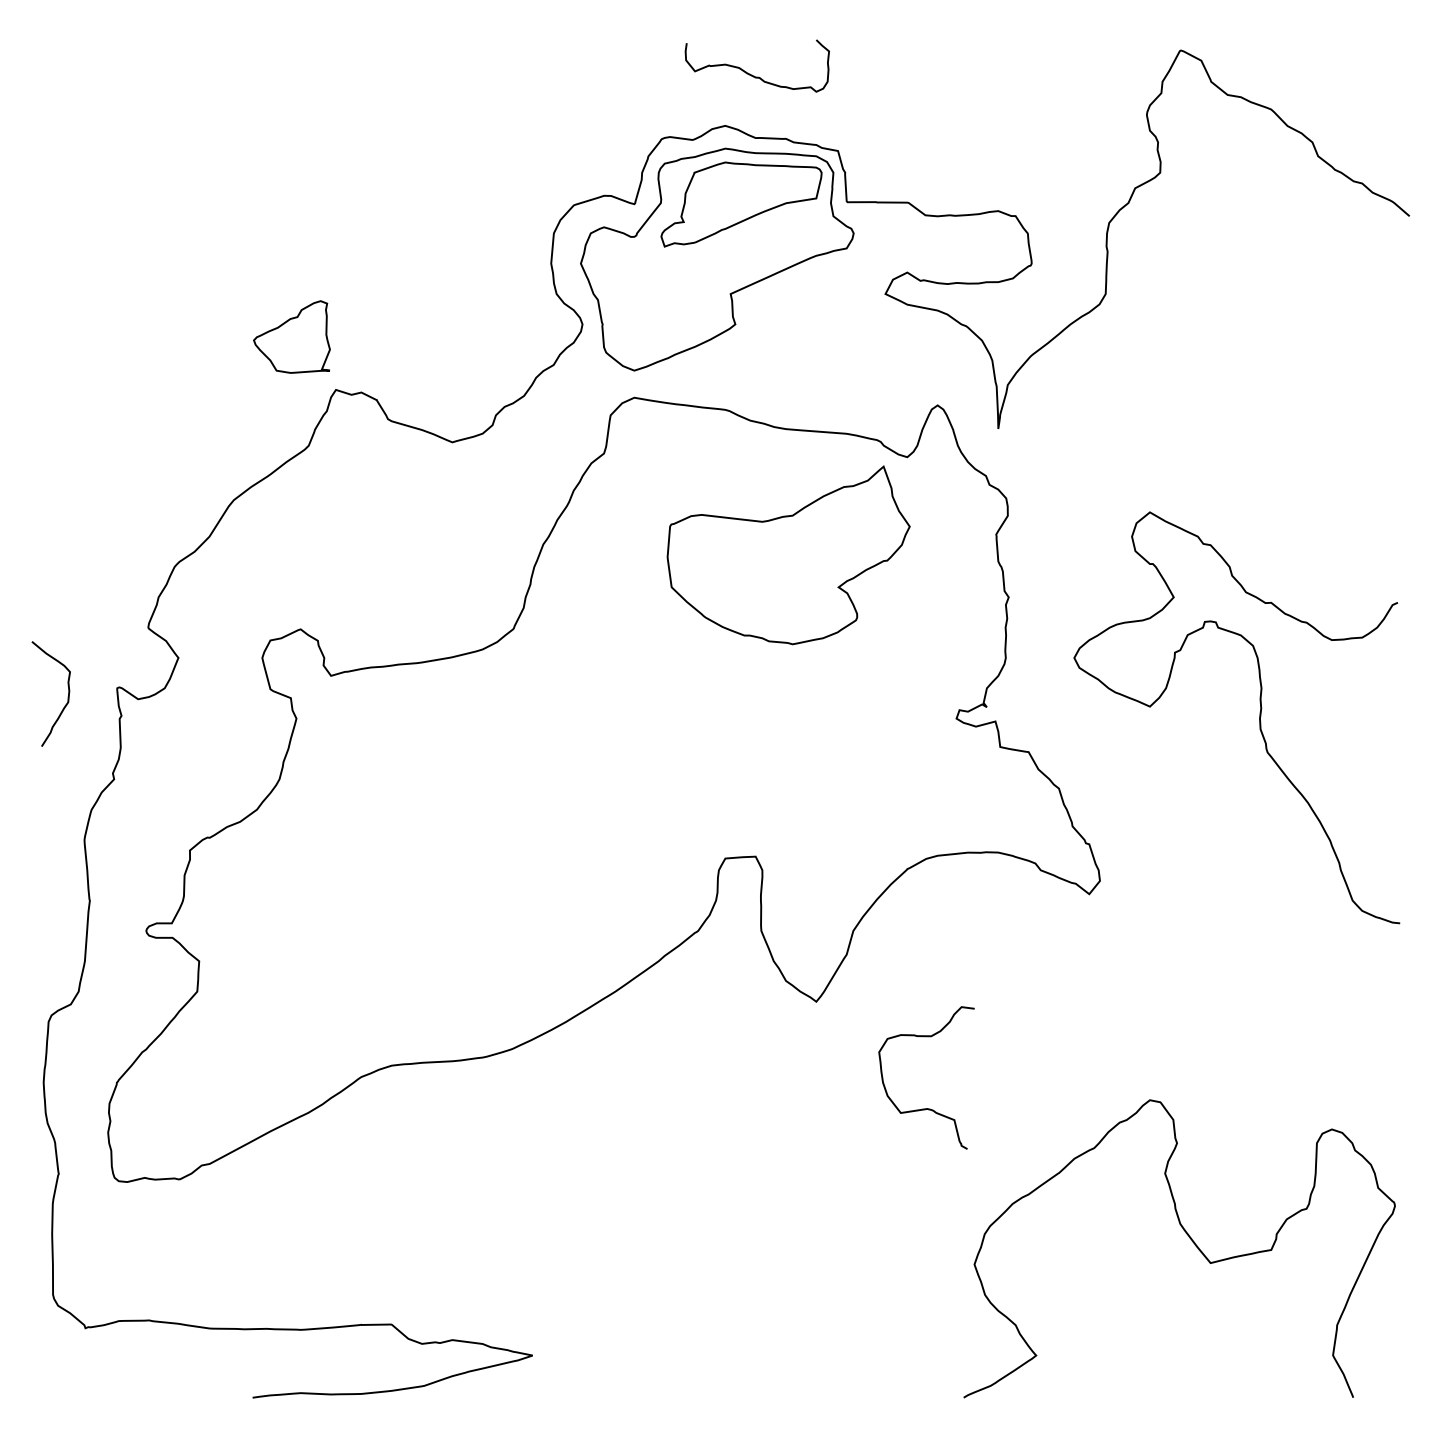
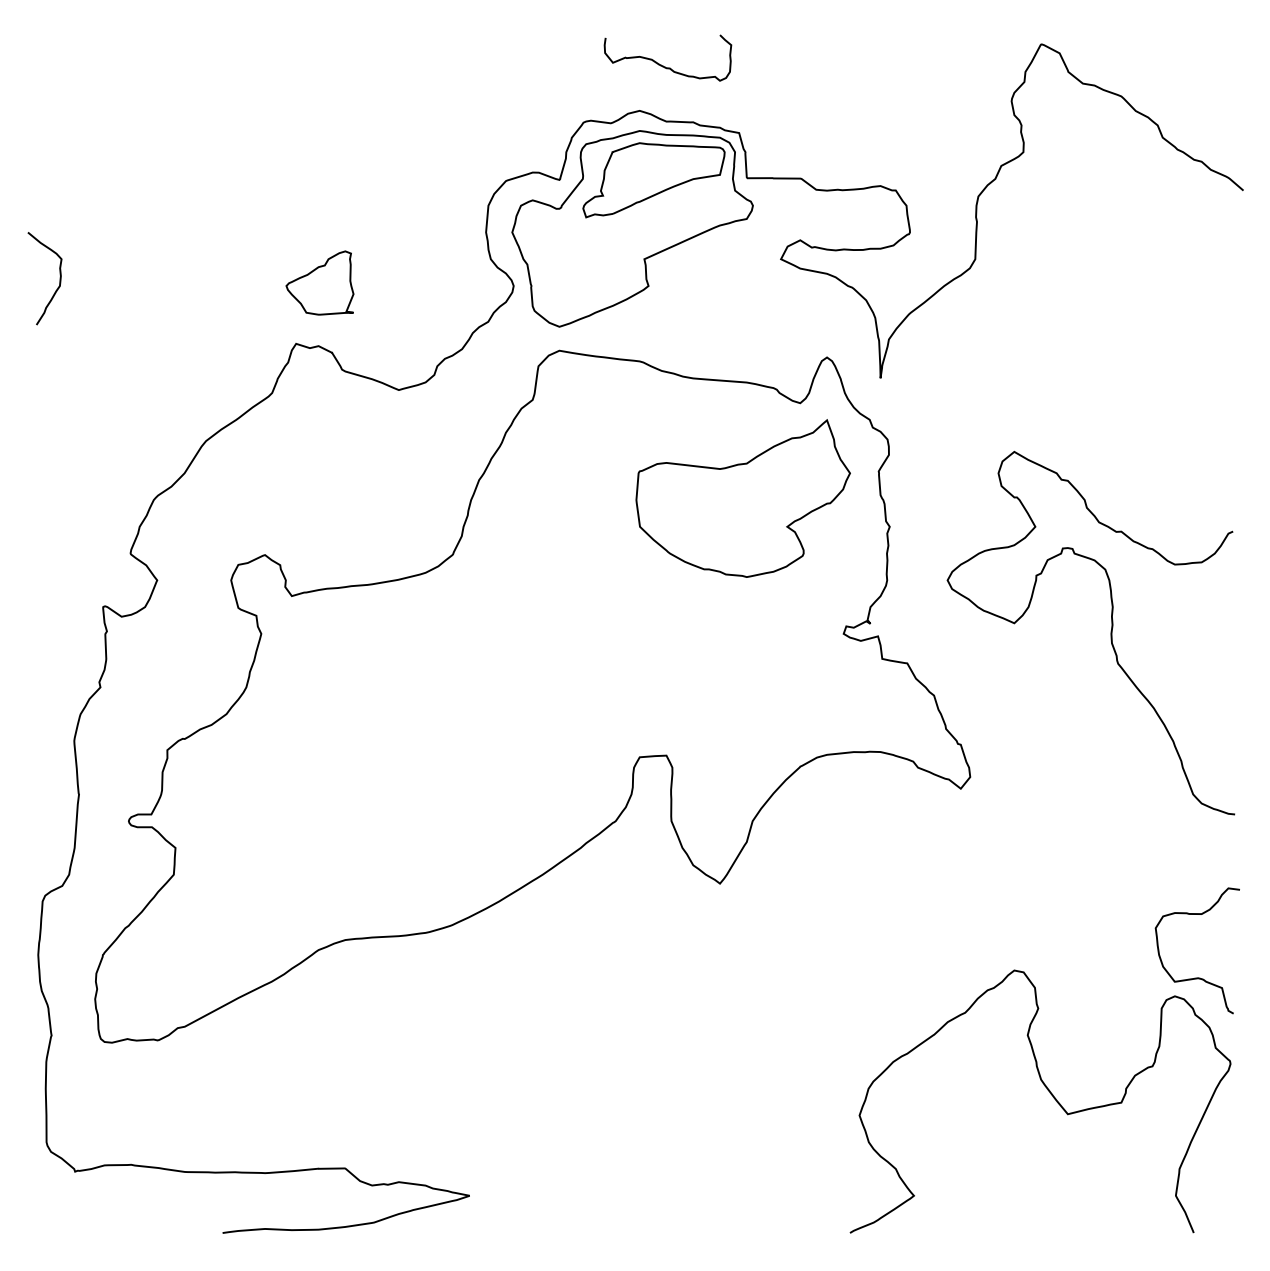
part: (291, 336) -> (319, 282), moved
part: (788, 555) -> (743, 498), moved
curve: (67, 696) -> (59, 280), moved
curve: (926, 1108) -> (1197, 977), moved

